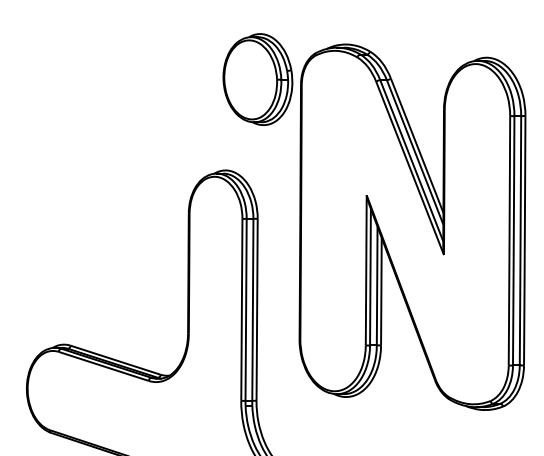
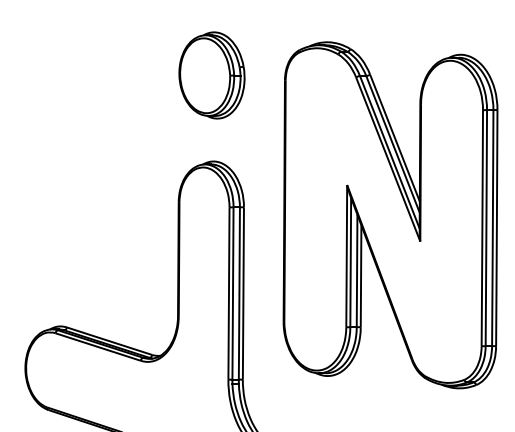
part: (257, 79) -> (211, 75), moved

